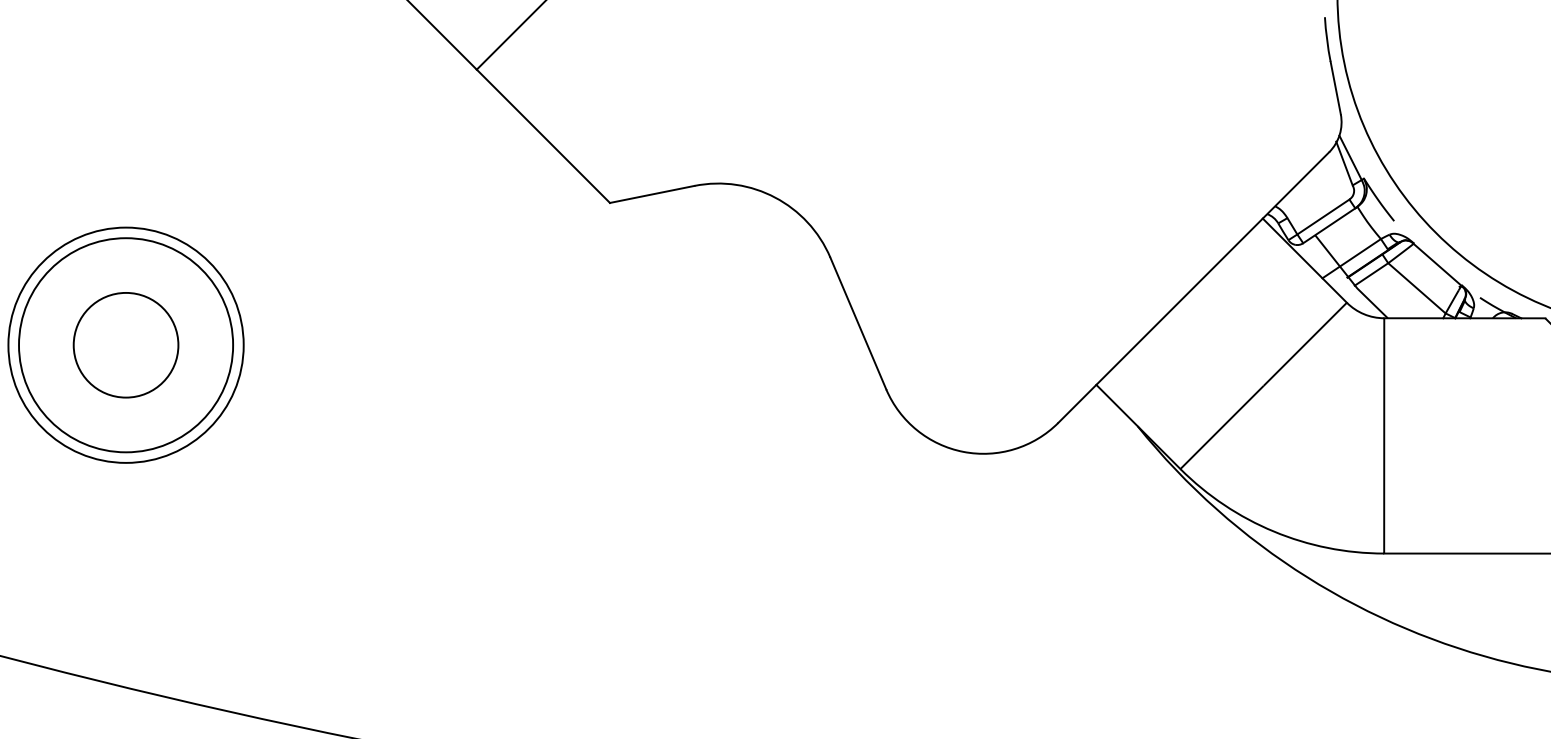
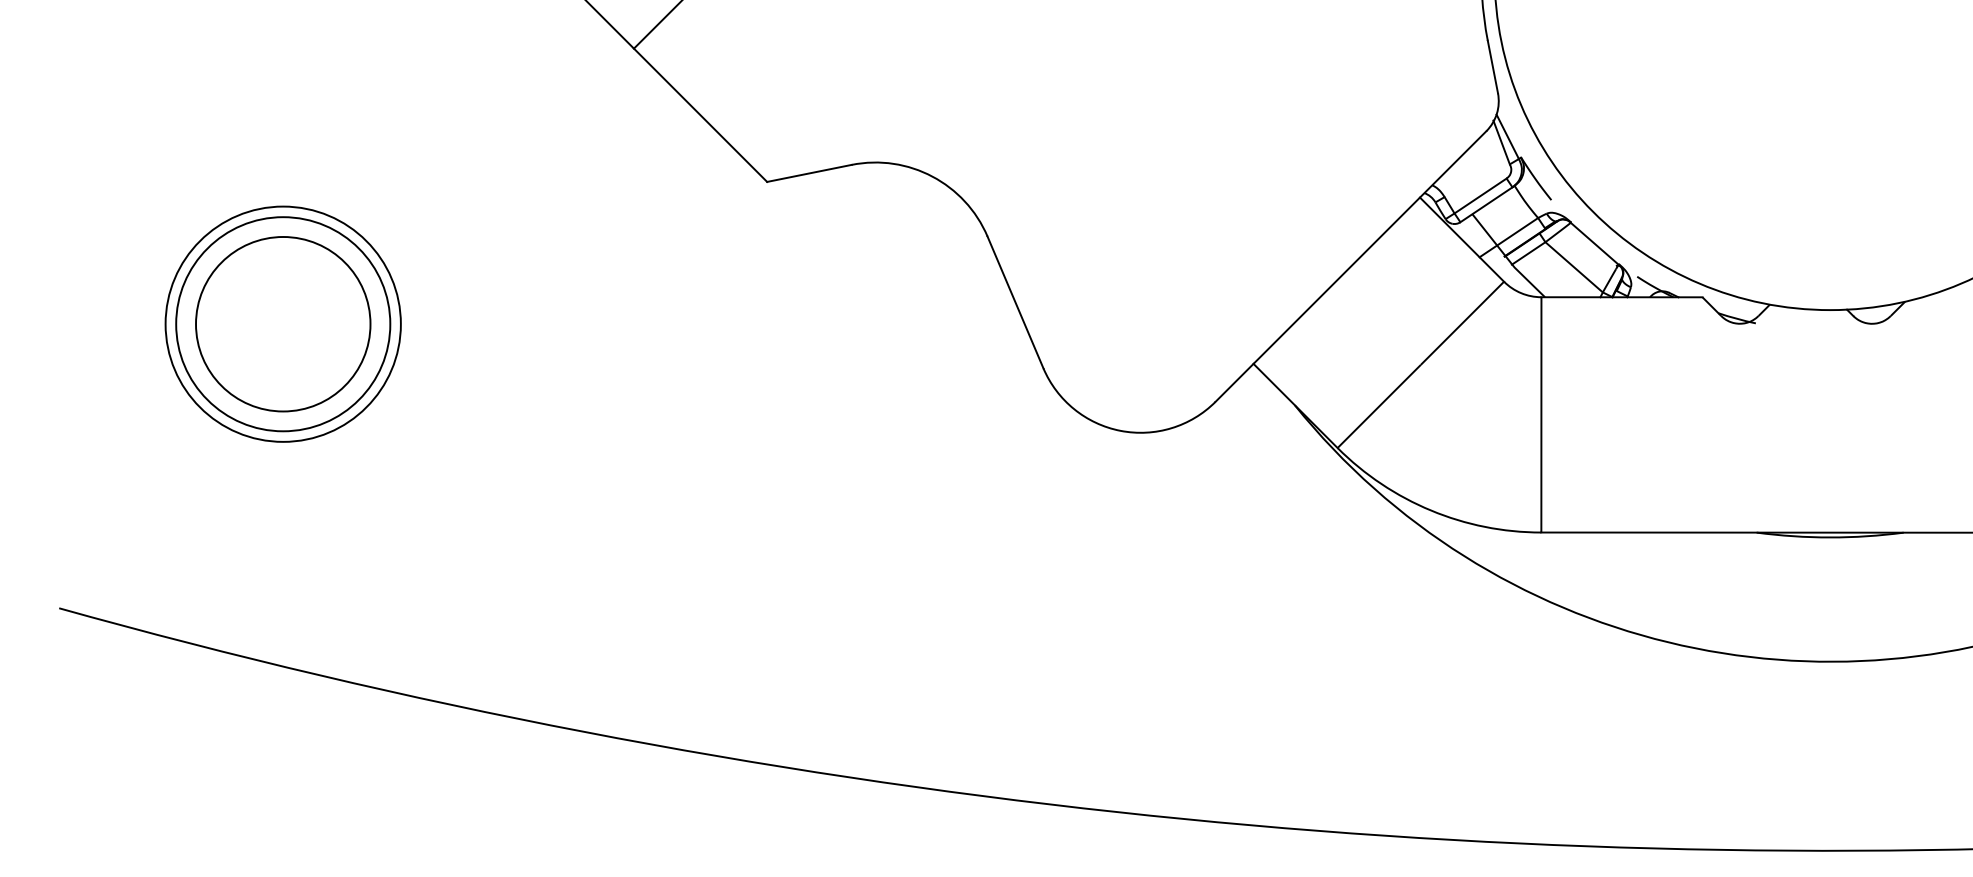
circle: (126, 345) -> (283, 324), size x1.67

